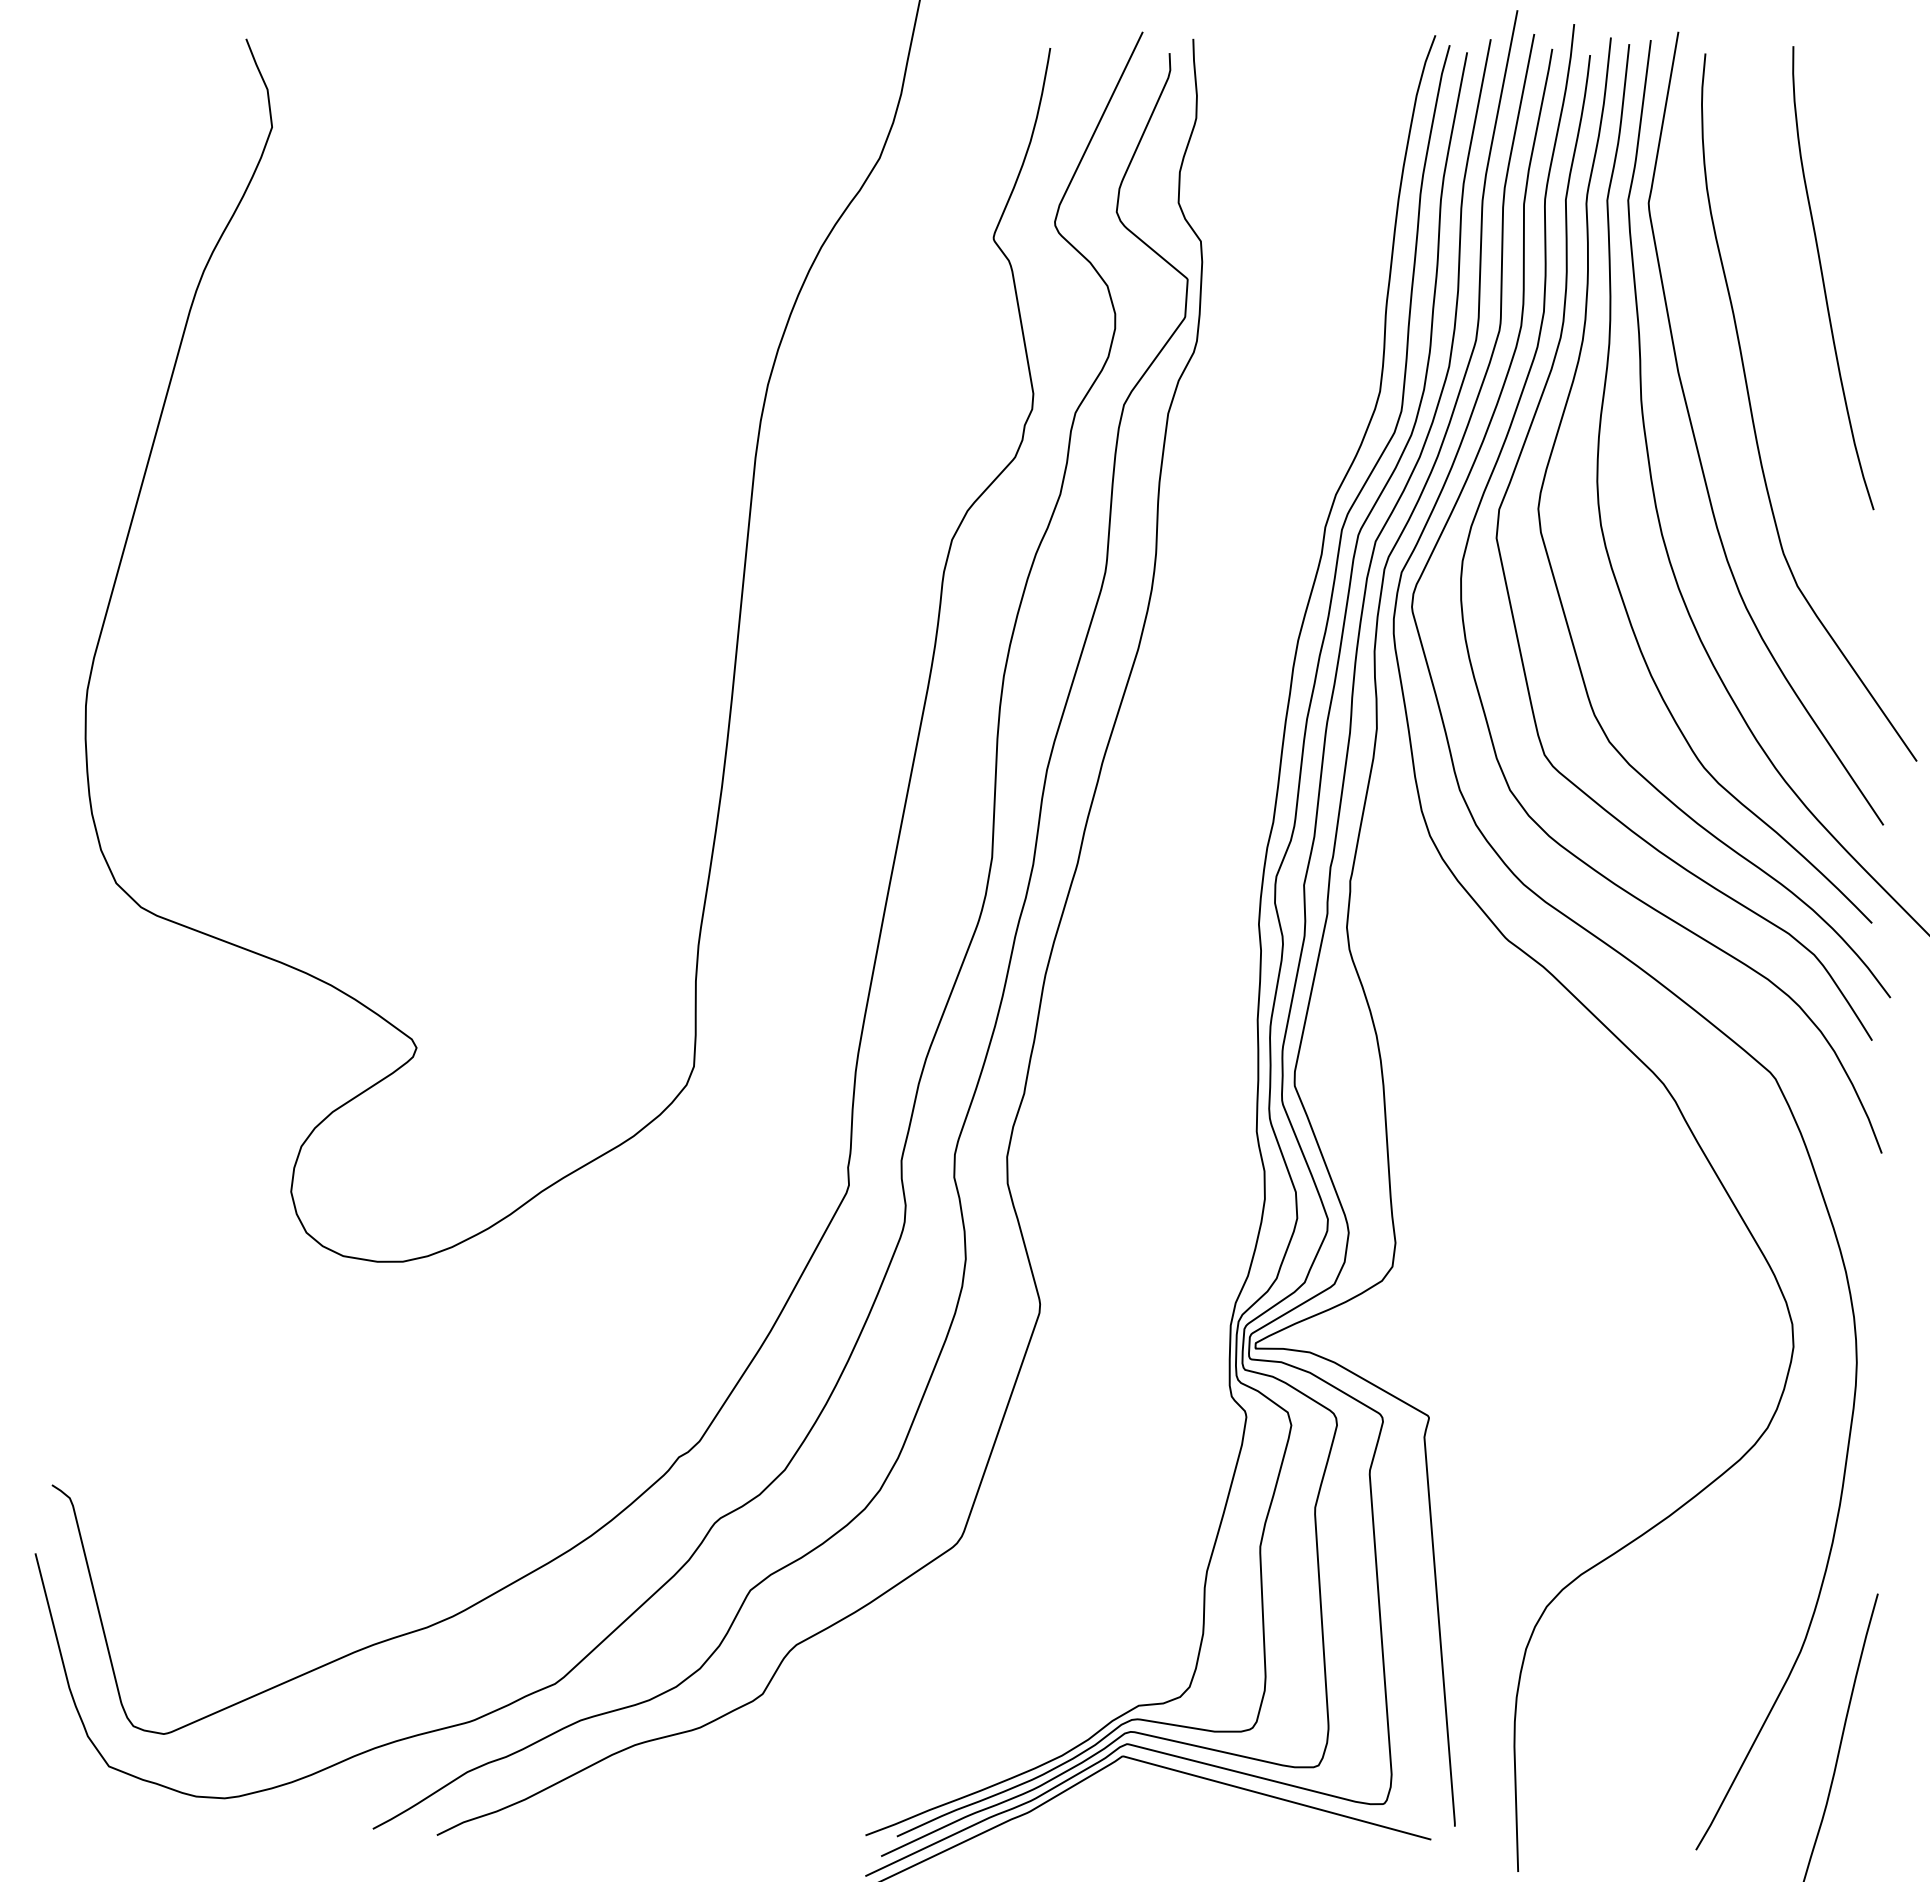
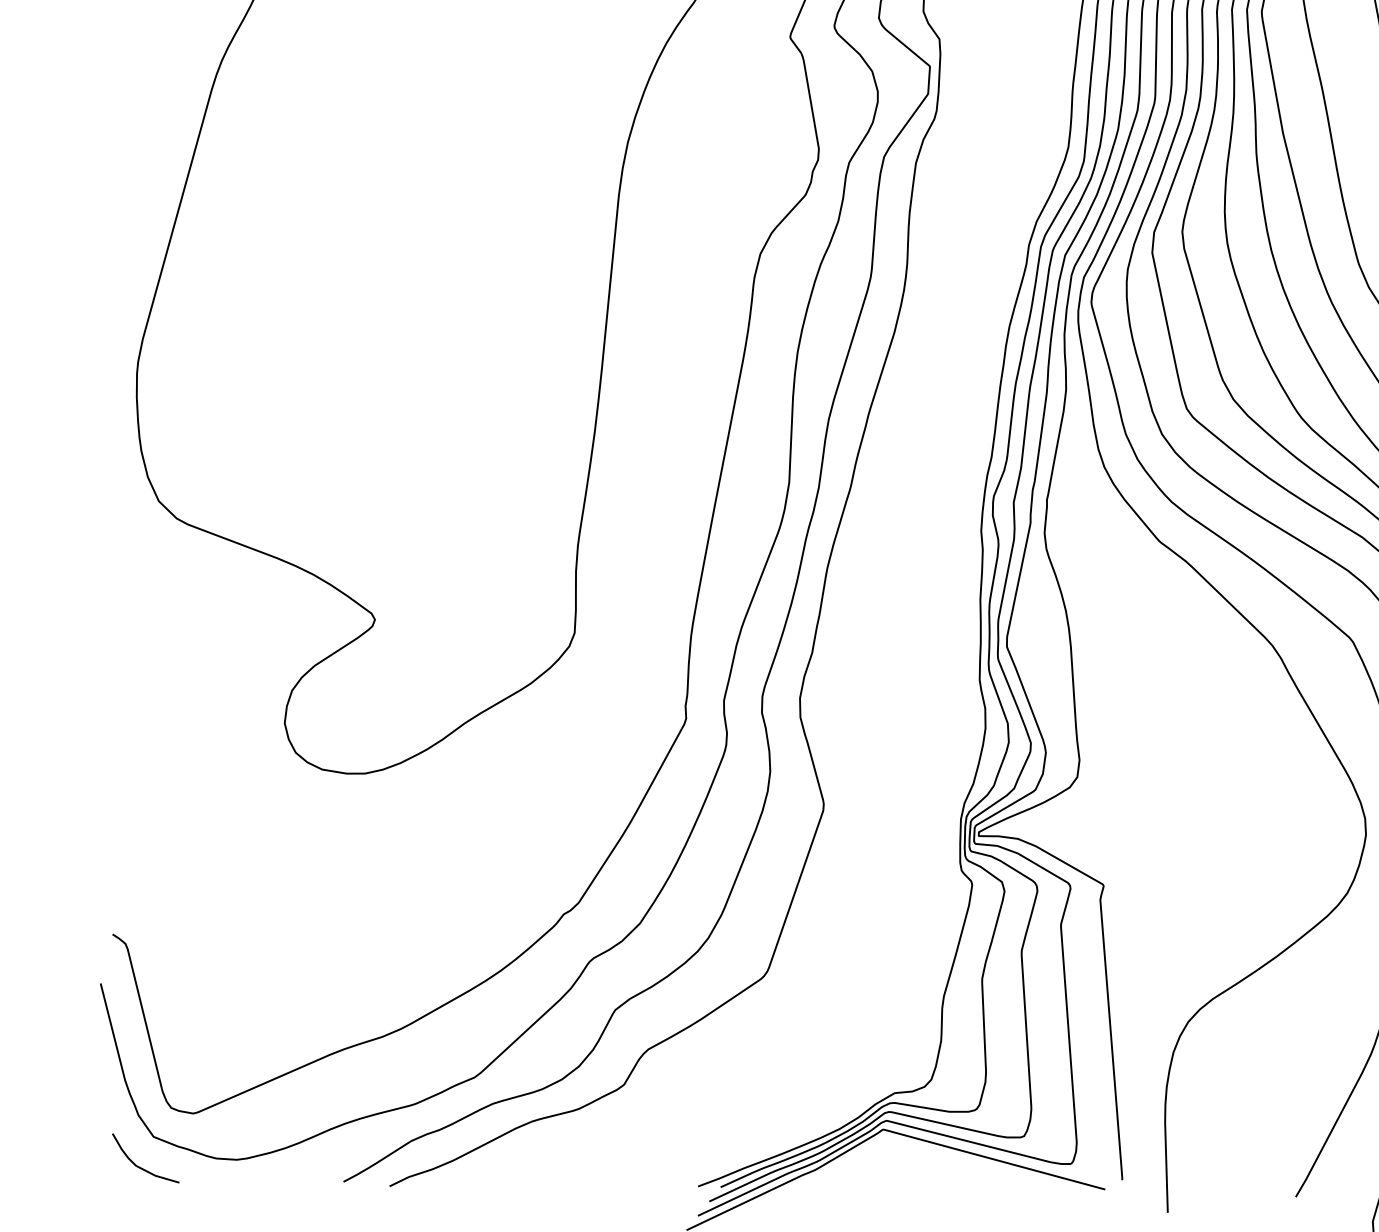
curve: (90, 1808) -> (140, 1167), added

